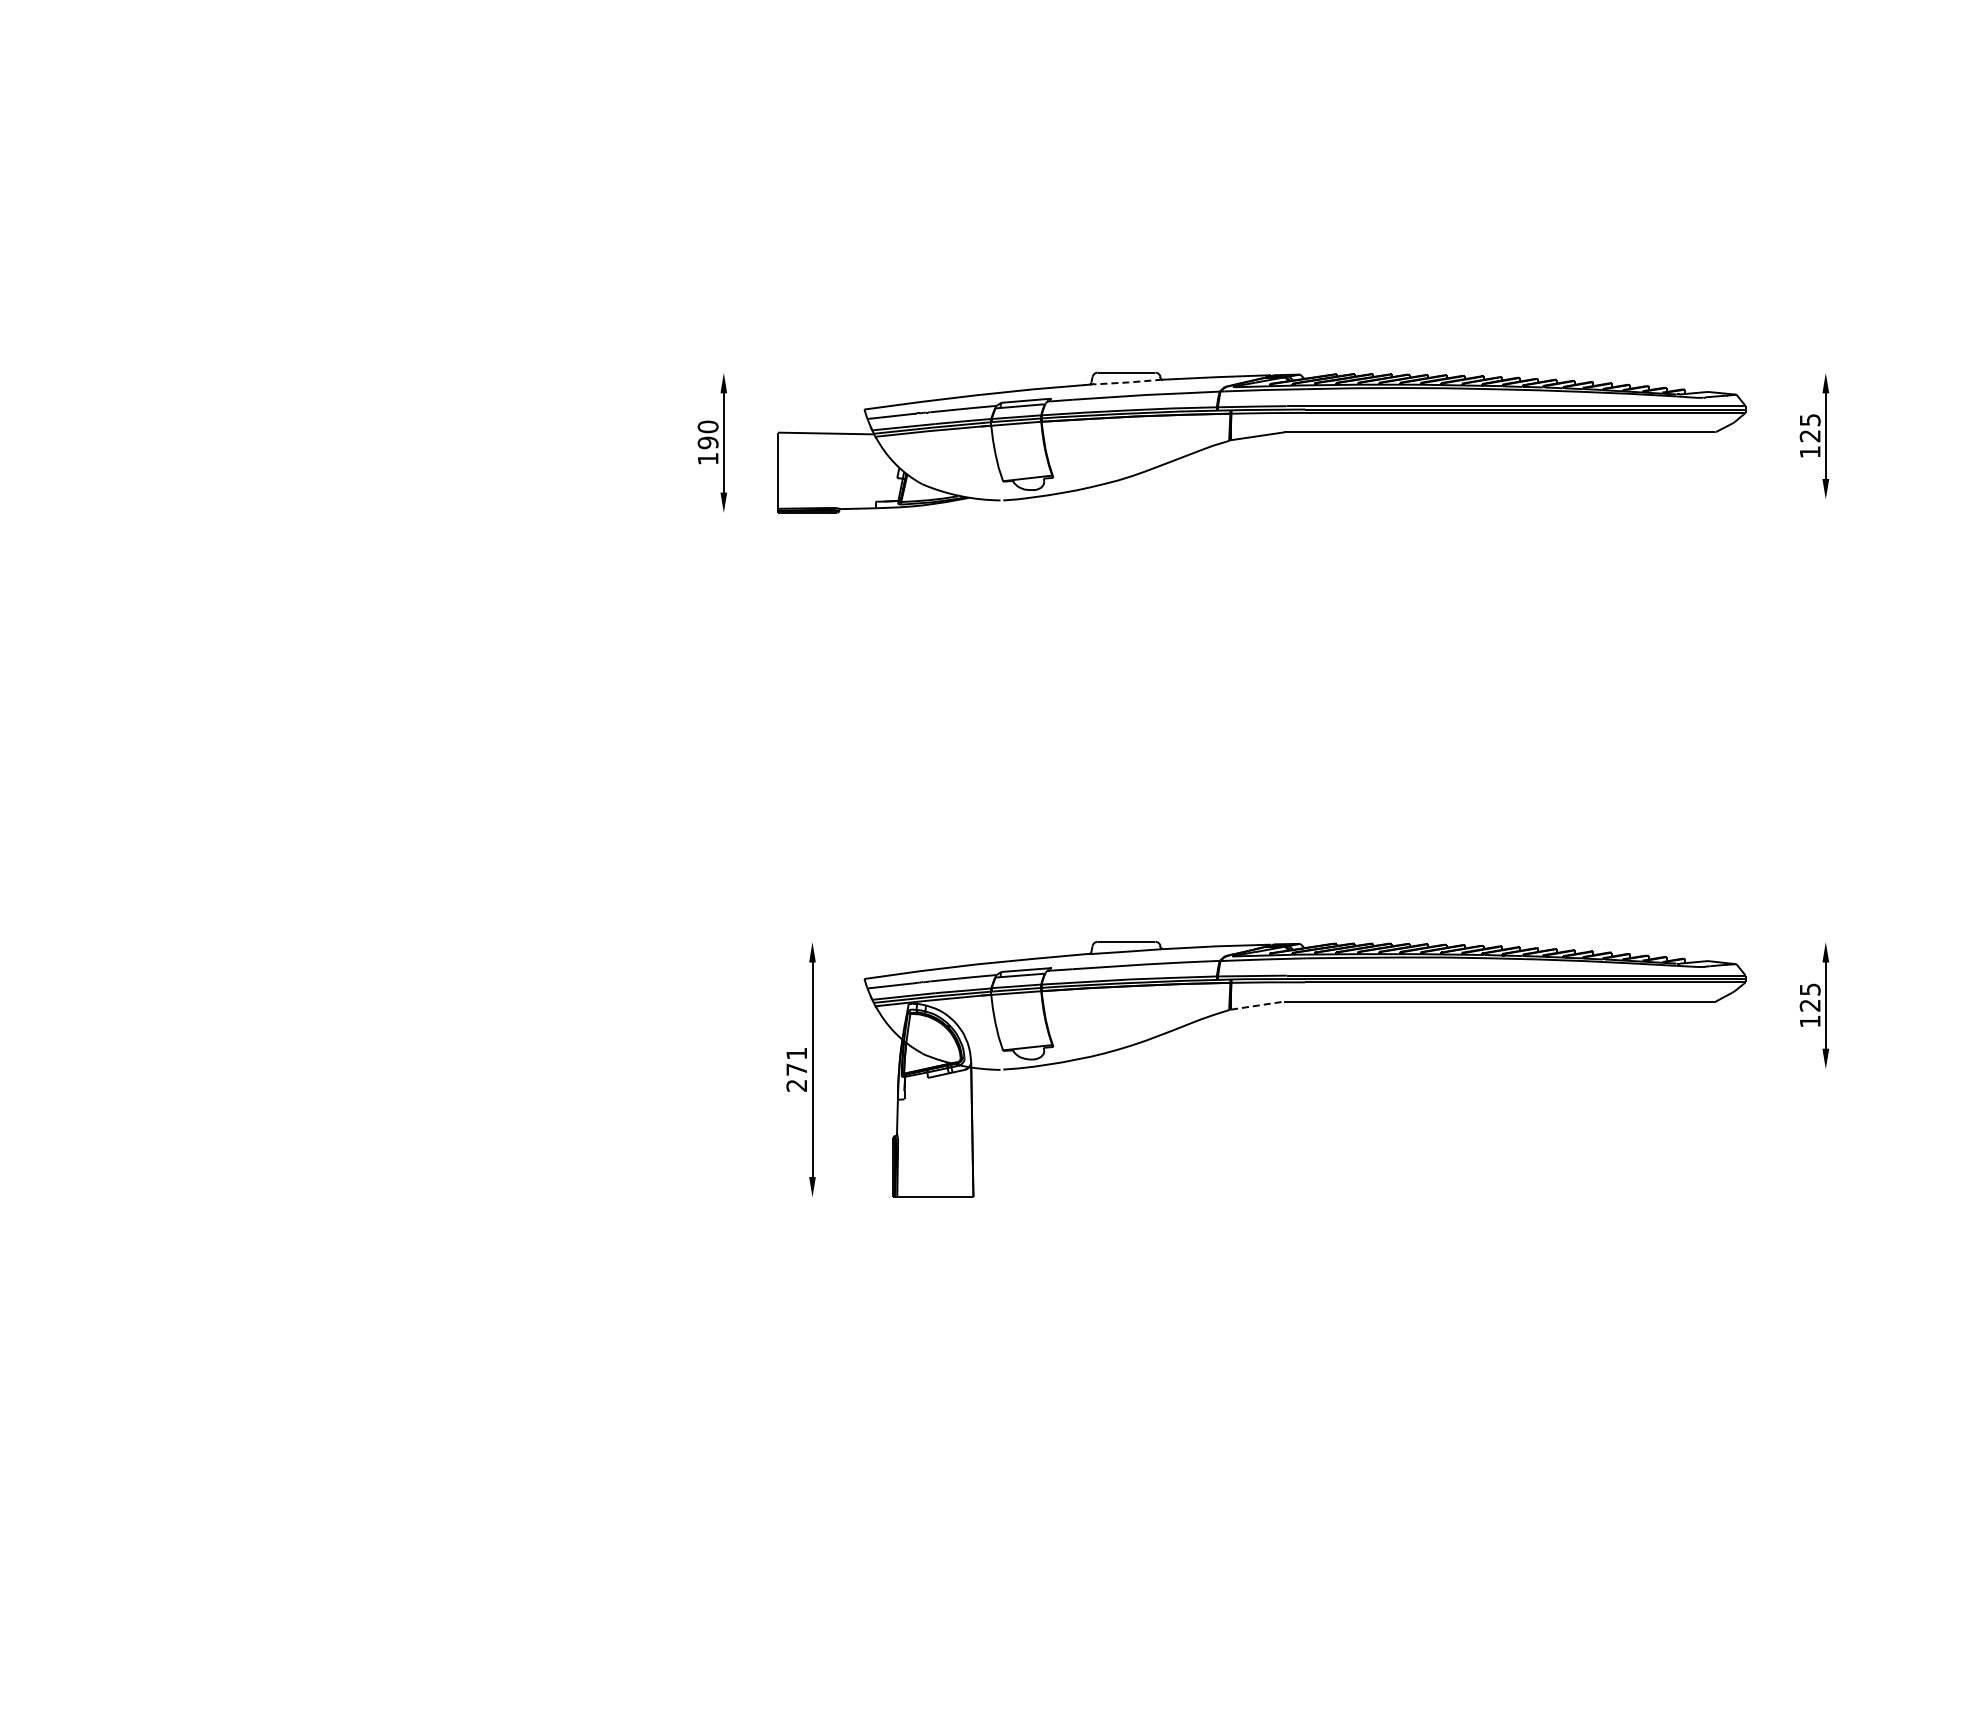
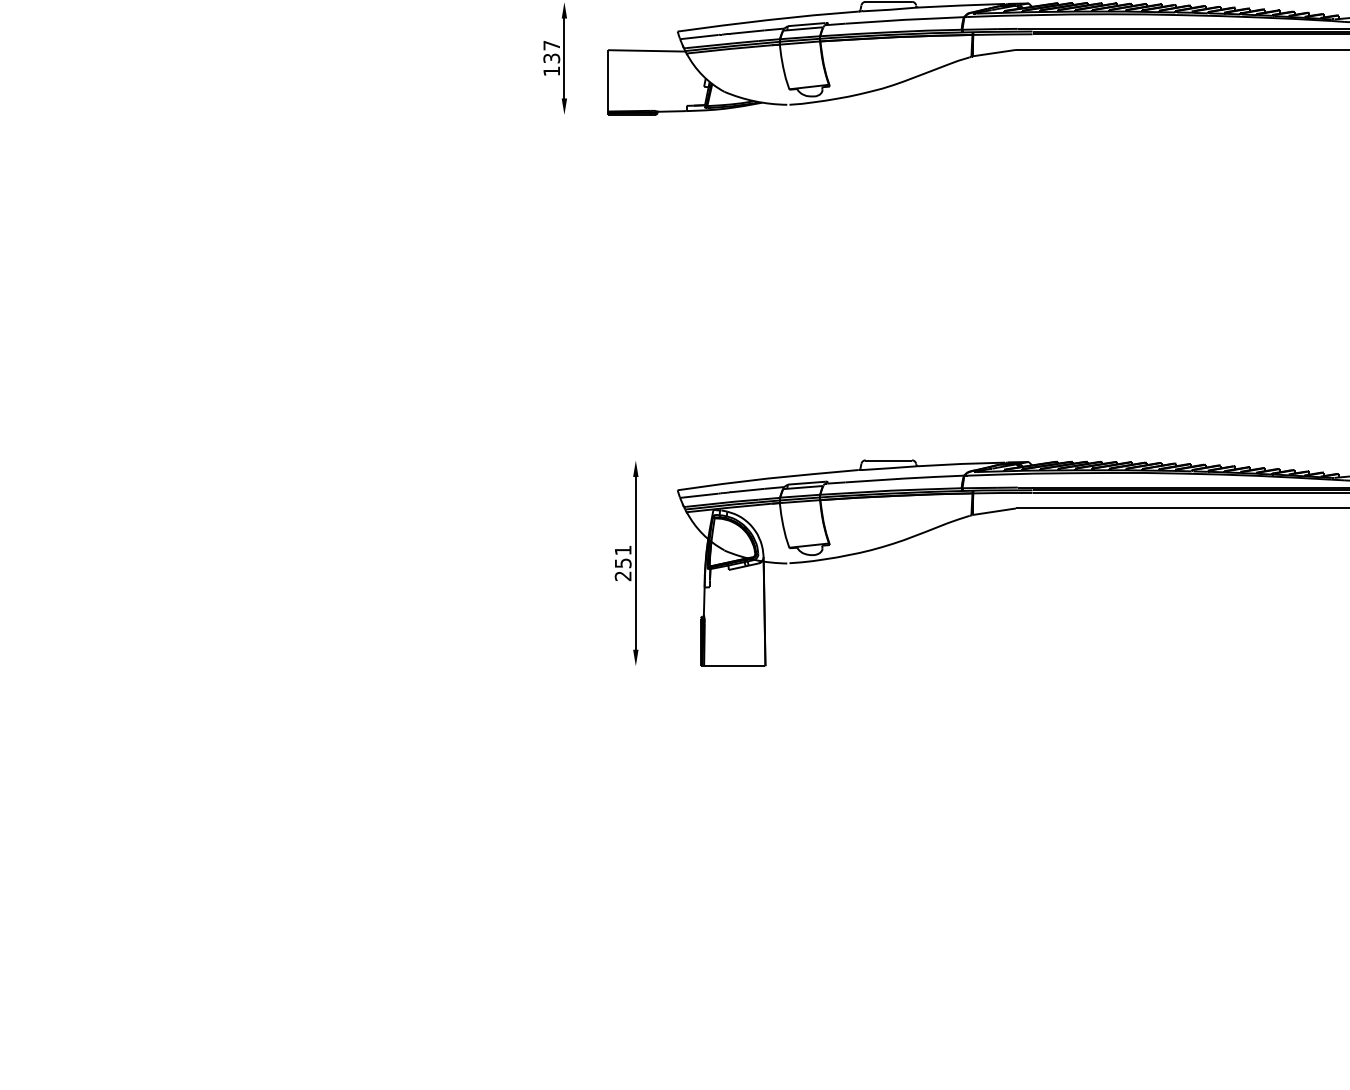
line: (1128, 382) -> (890, 9), dashed -> solid
text: (707, 434) -> (551, 51), 190 -> 137
line: (1257, 1005) -> (994, 511), dashed -> solid
text: (796, 1069) -> (622, 563), 271 -> 251

